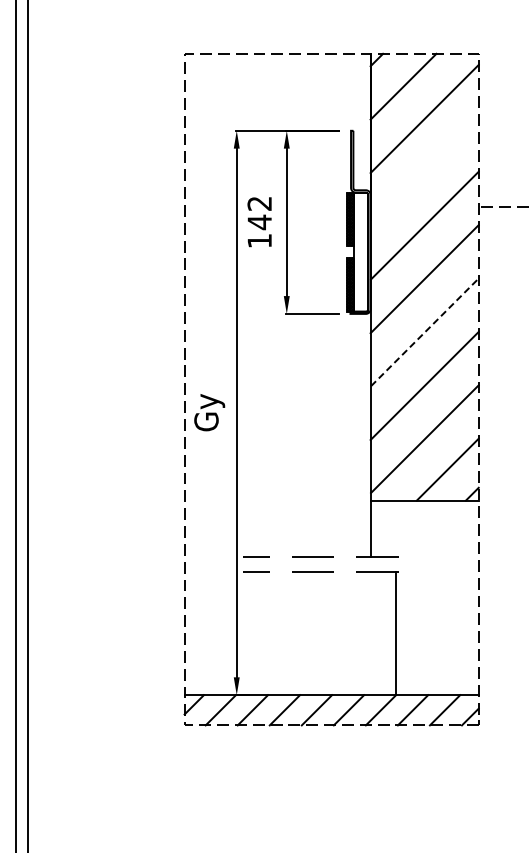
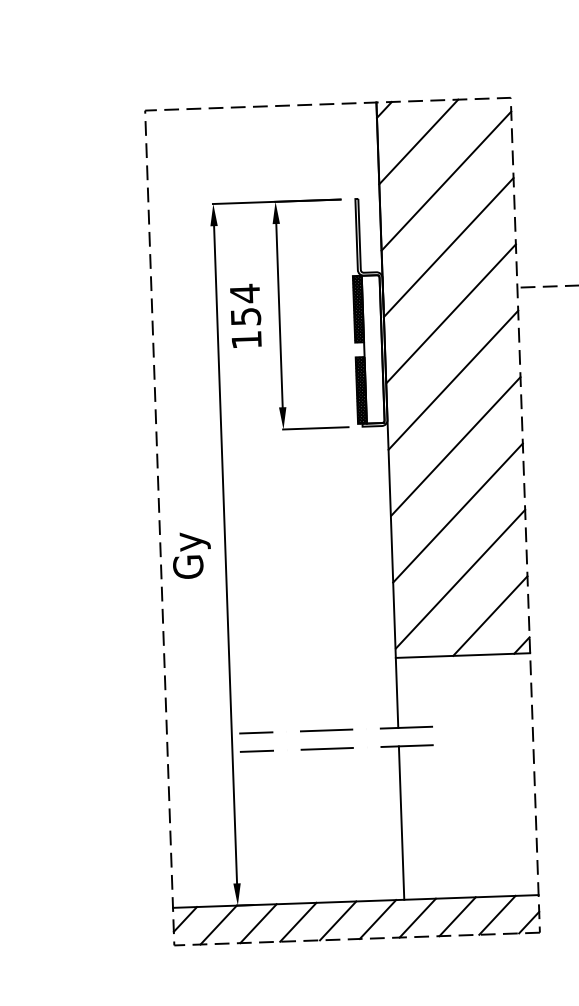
line: (424, 172) -> (448, 247), added
text: (259, 213) -> (245, 305), 142 -> 154
line: (425, 332) -> (456, 446), dashed -> solid
line: (395, 633) -> (401, 823), moved

